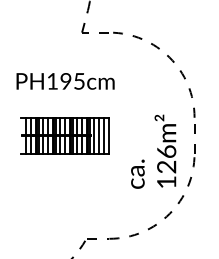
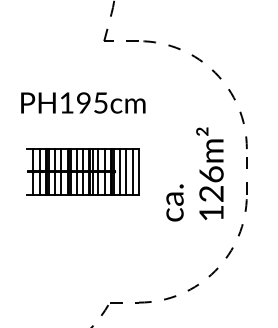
text: (153, 151) -> (194, 174), moved

